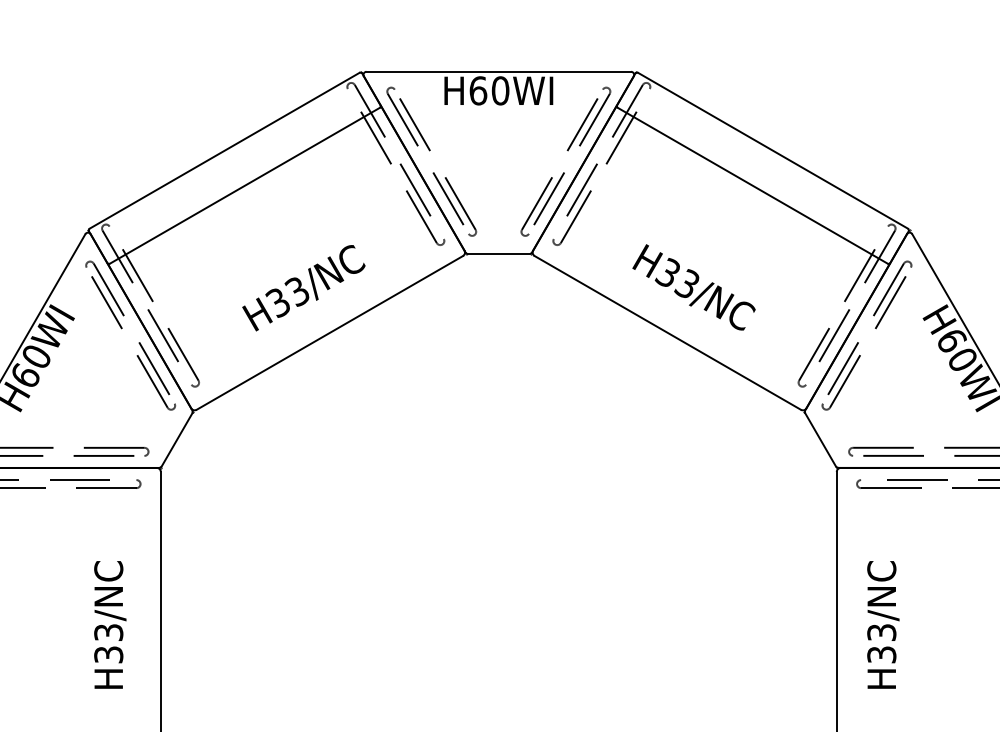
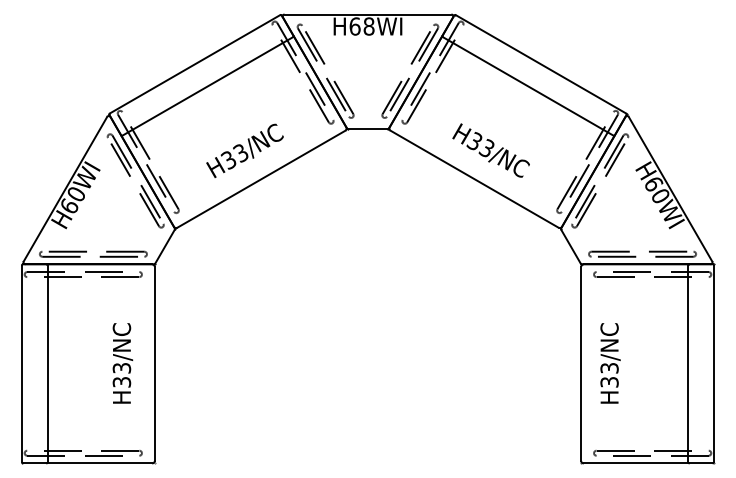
text: (499, 90) -> (368, 26), H60WI -> H68WI

